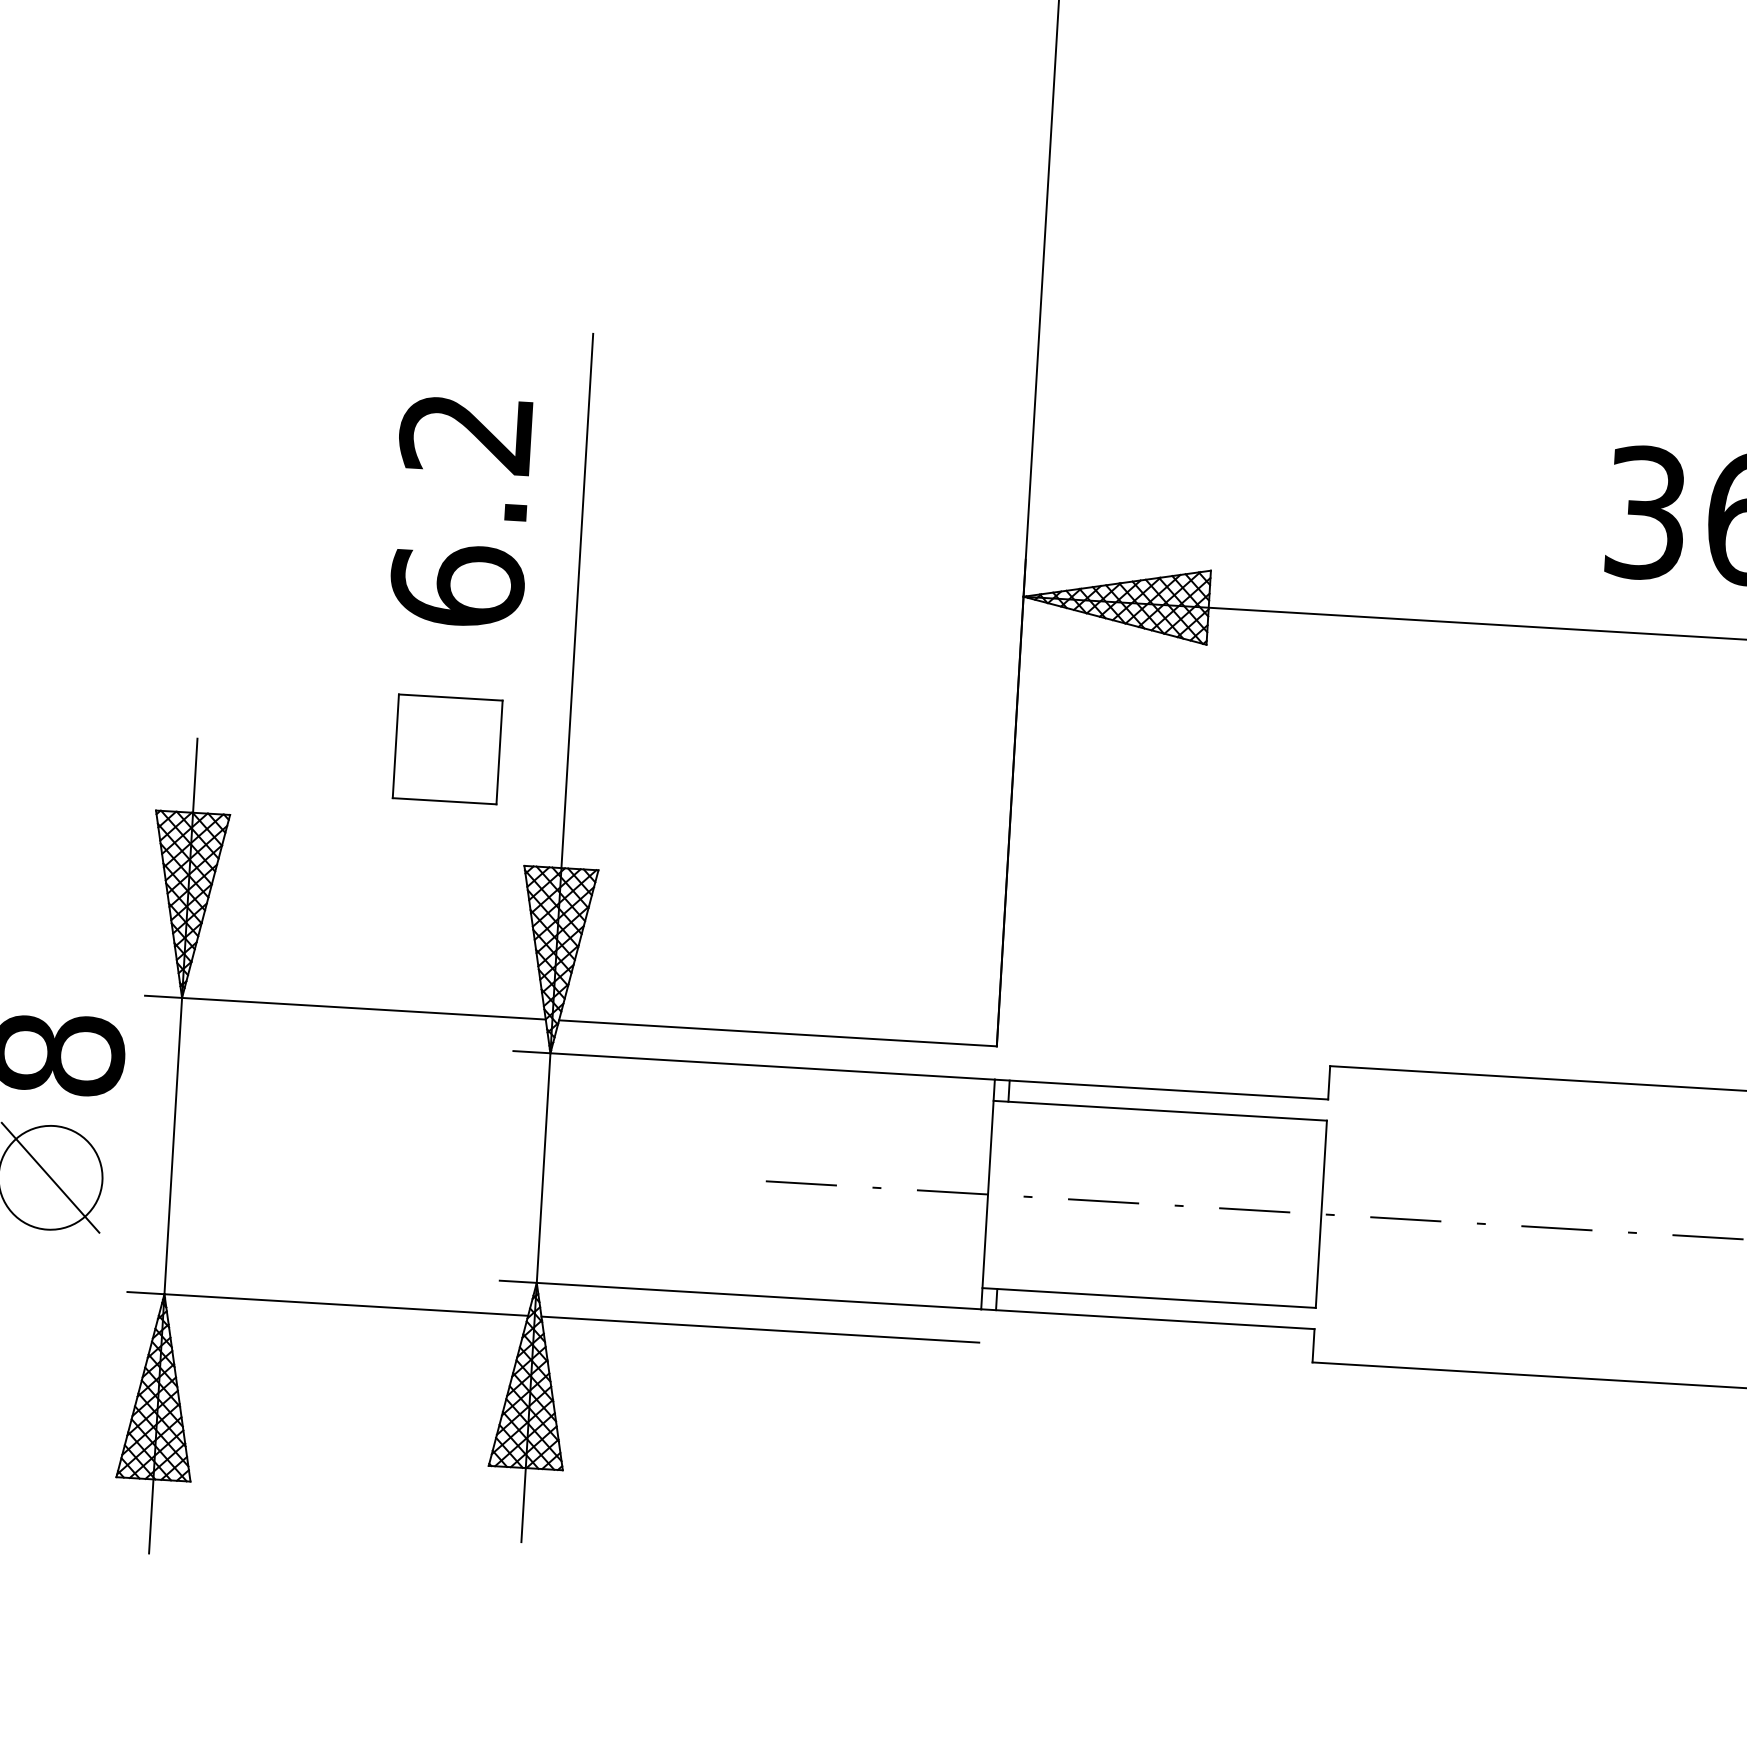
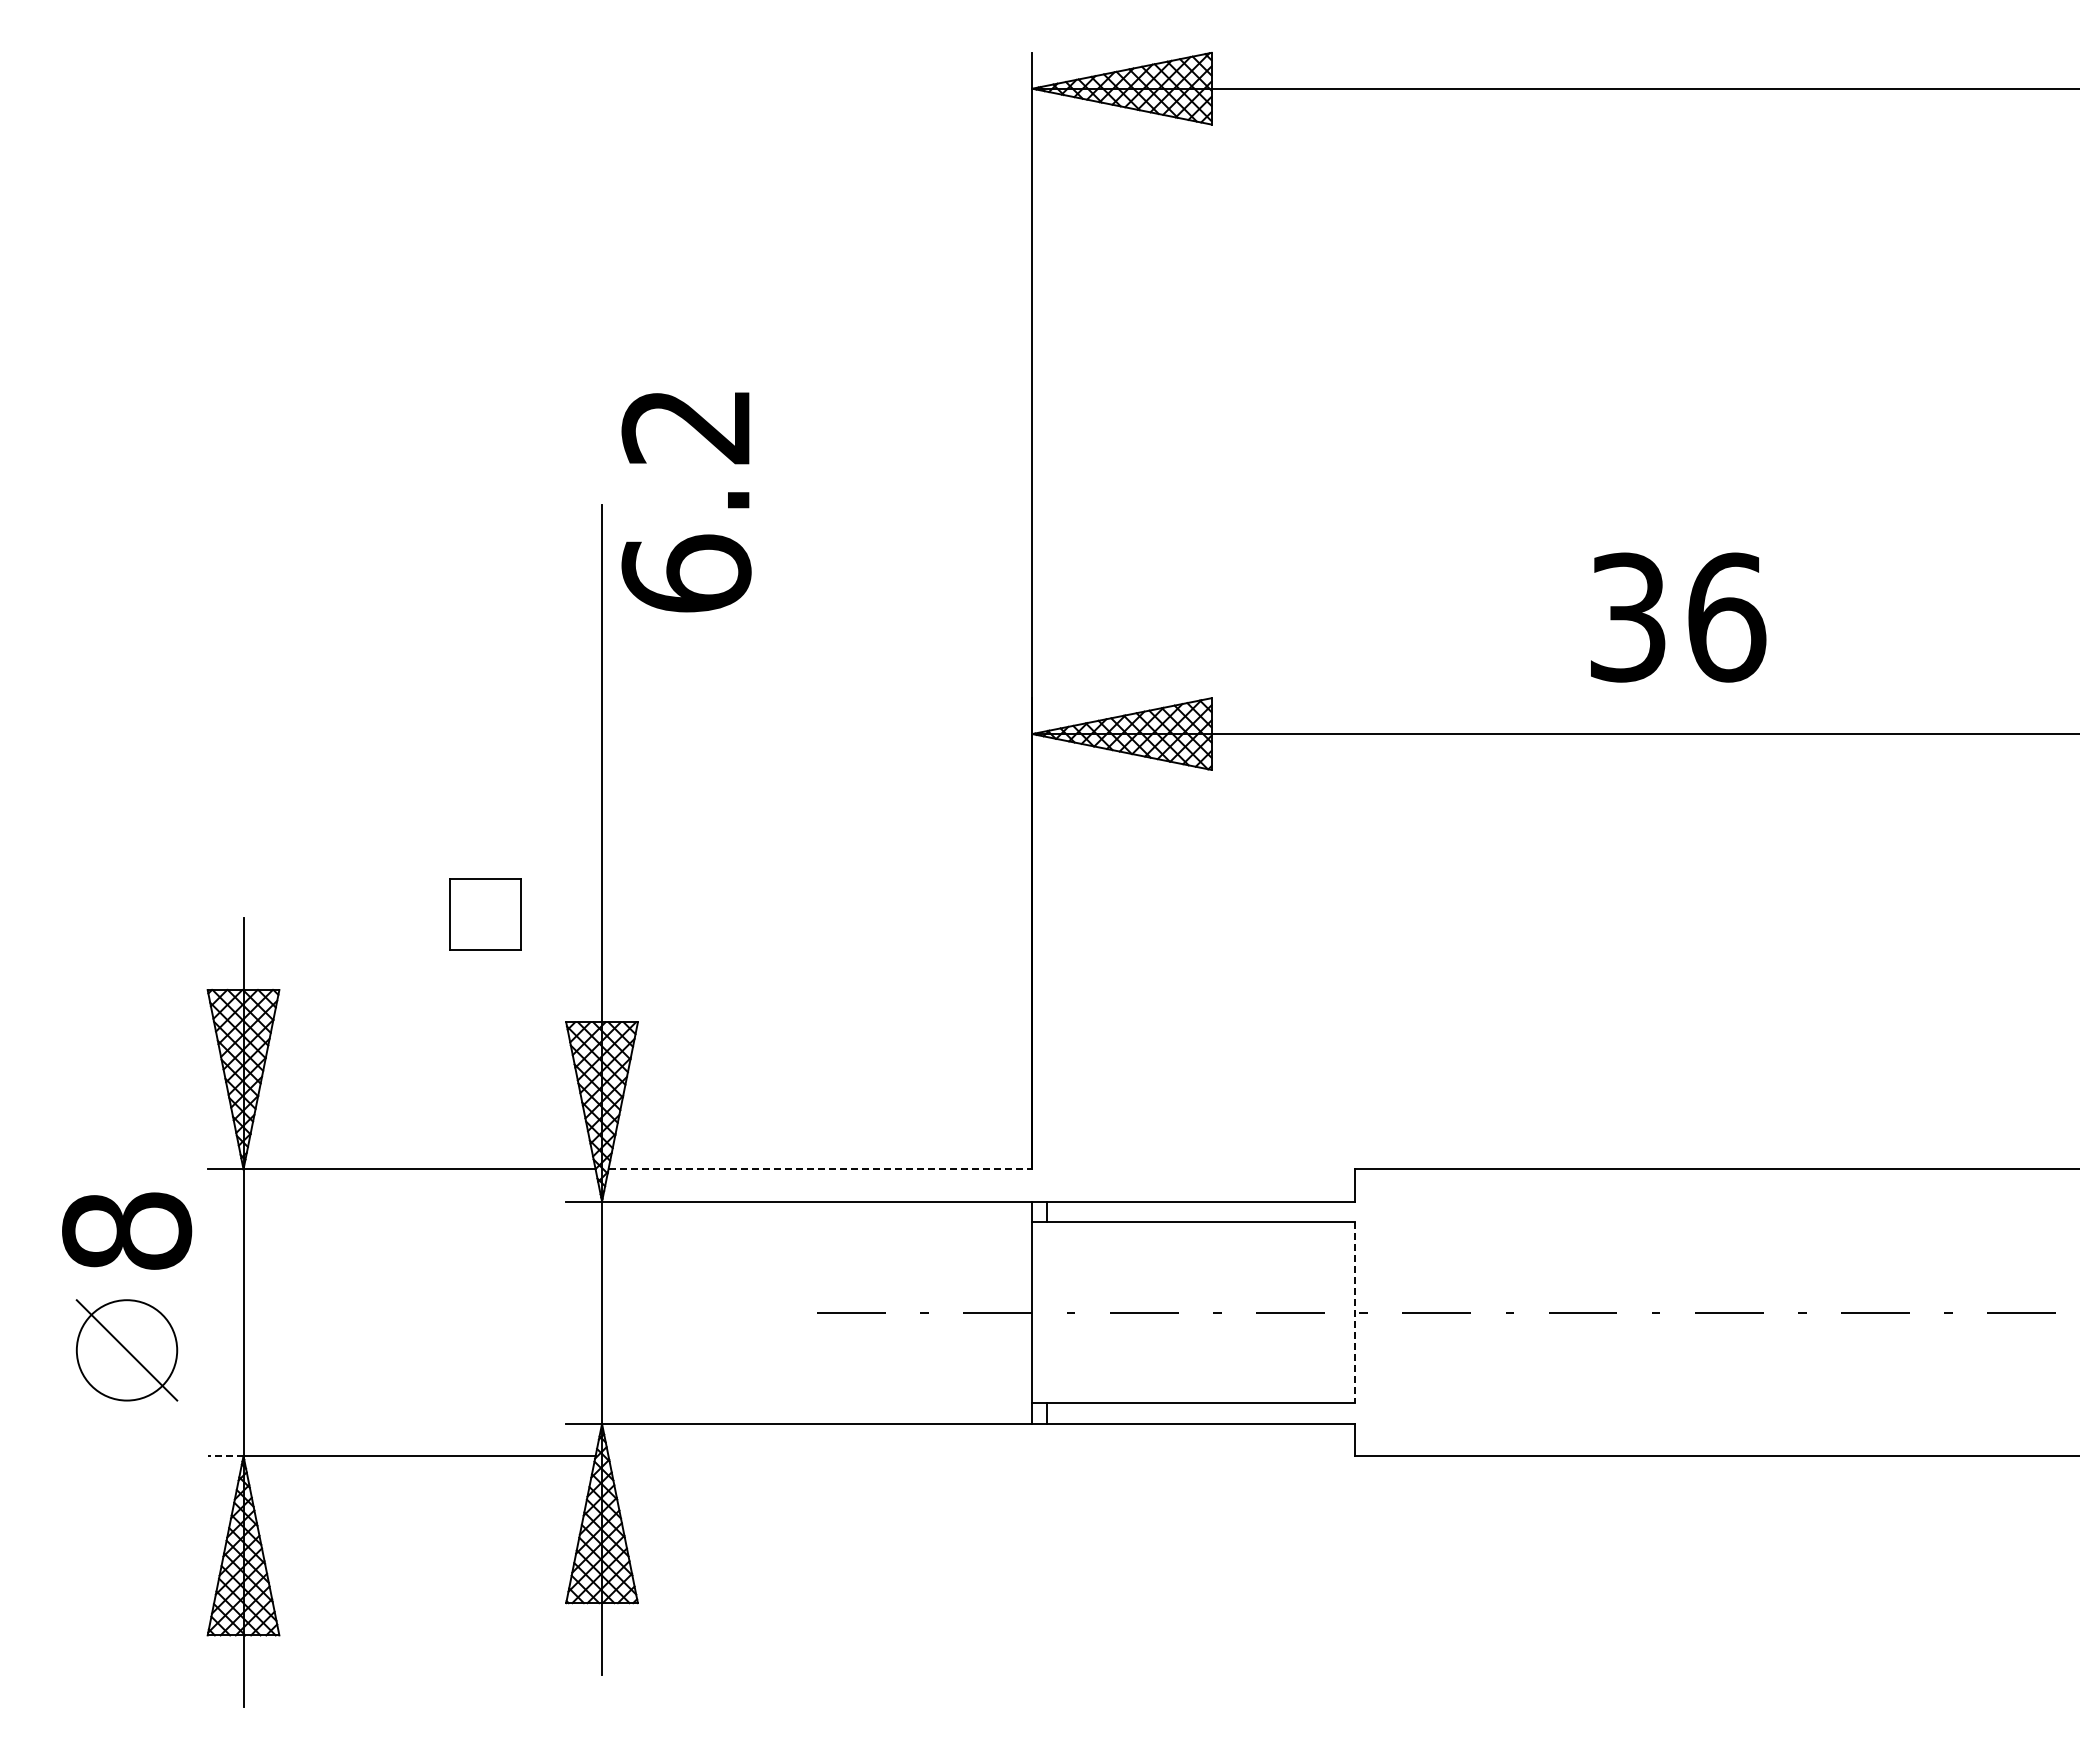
text: (461, 511) -> (686, 502), moved
part: (447, 749) -> (485, 914), size x0.7
line: (778, 1033) -> (820, 1169), solid -> dashed
line: (1320, 1214) -> (1354, 1312), solid -> dashed
line: (145, 1293) -> (225, 1456), solid -> dashed
line: (760, 1329) -> (820, 1456), removed

